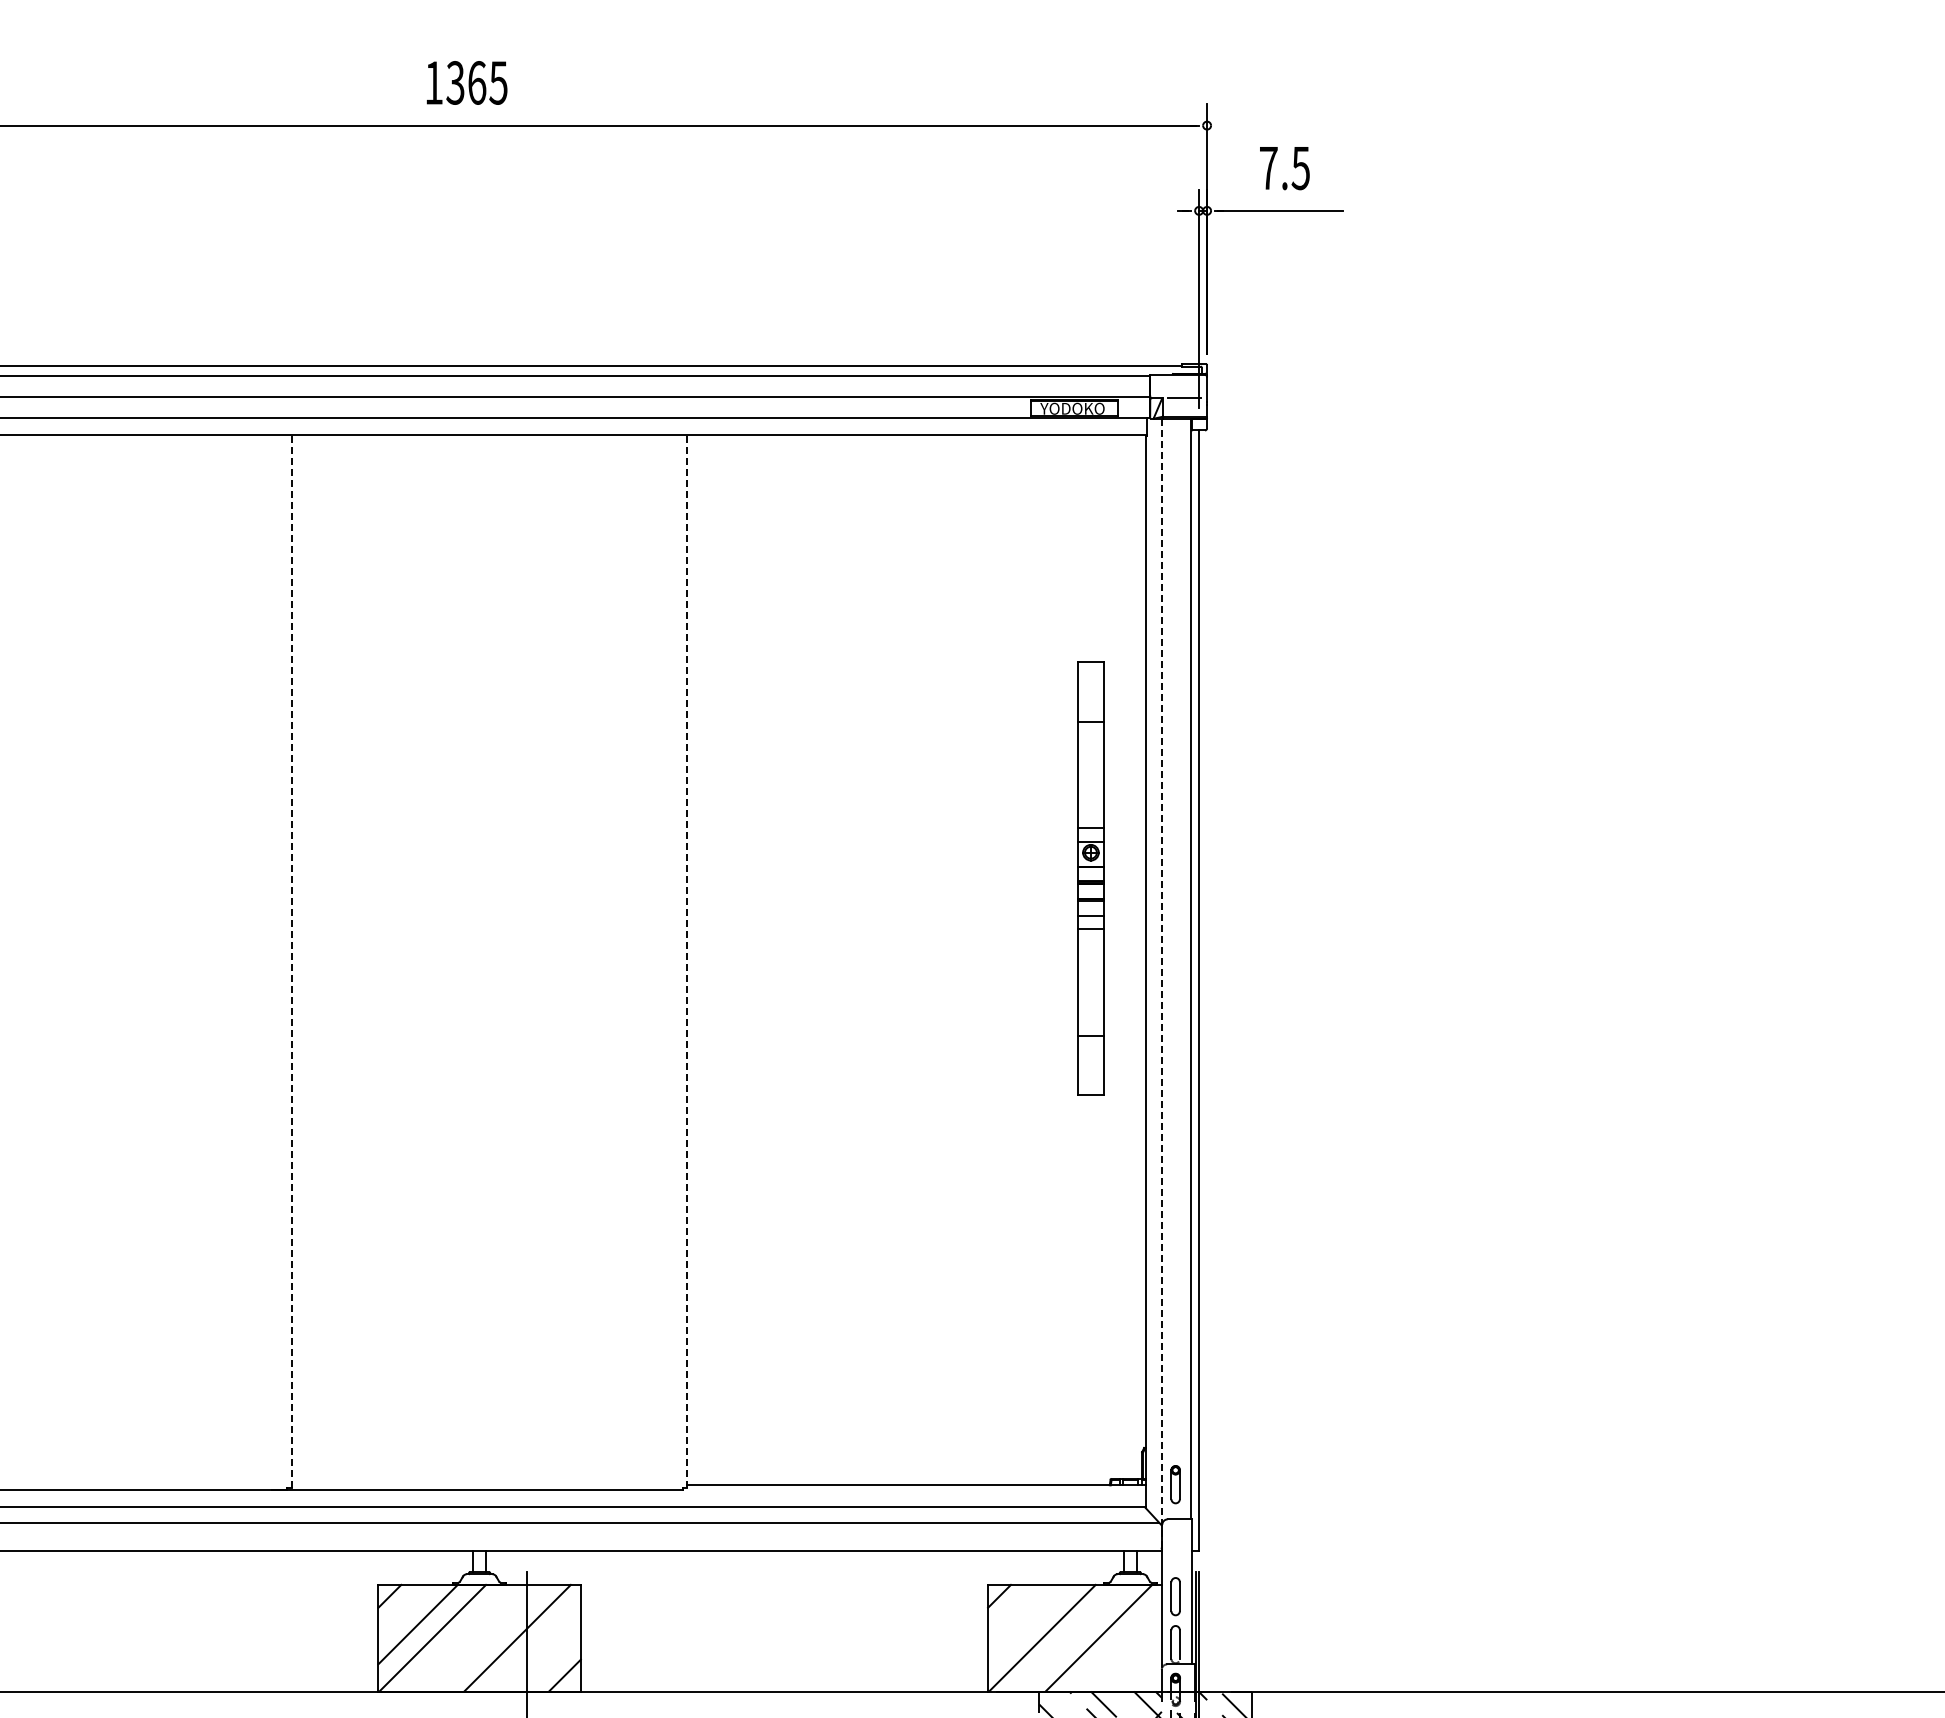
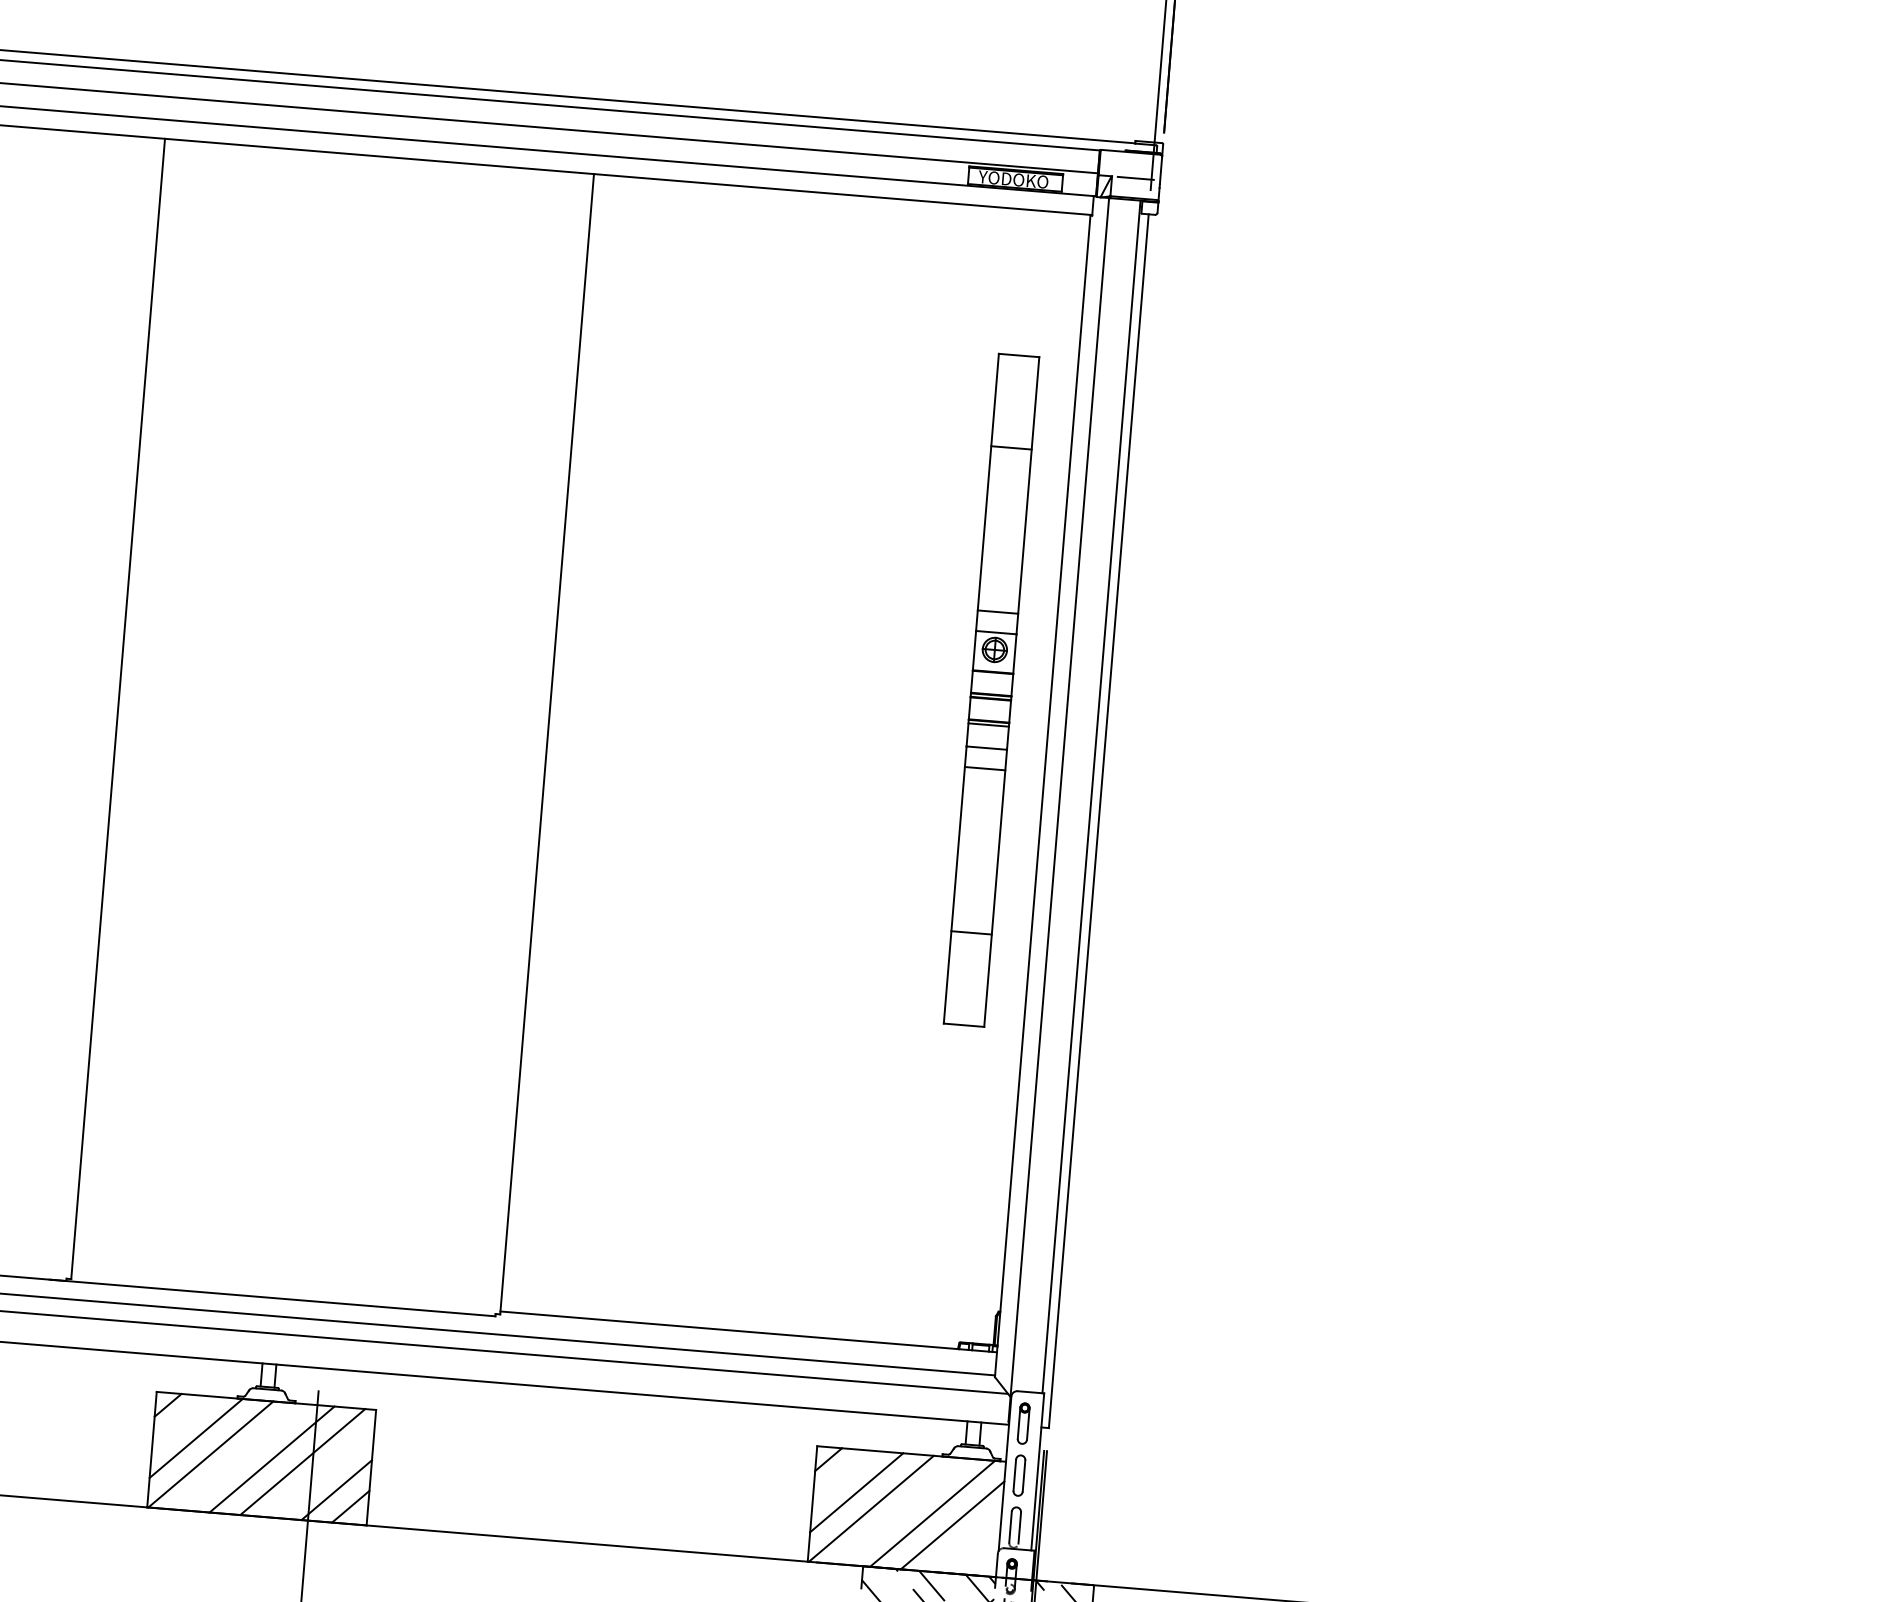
part: (1090, 878) -> (991, 690), size x1.43
line: (291, 961) -> (118, 708), dashed -> solid
line: (687, 961) -> (547, 744), dashed -> solid
line: (1161, 983) -> (1058, 810), dashed -> solid
part: (1175, 1484) -> (1023, 1423), moved
line: (1027, 1624) -> (856, 1492), added
line: (488, 1637) -> (271, 1458), added
line: (1117, 1647) -> (951, 1525), added
line: (550, 1661) -> (336, 1490), added

